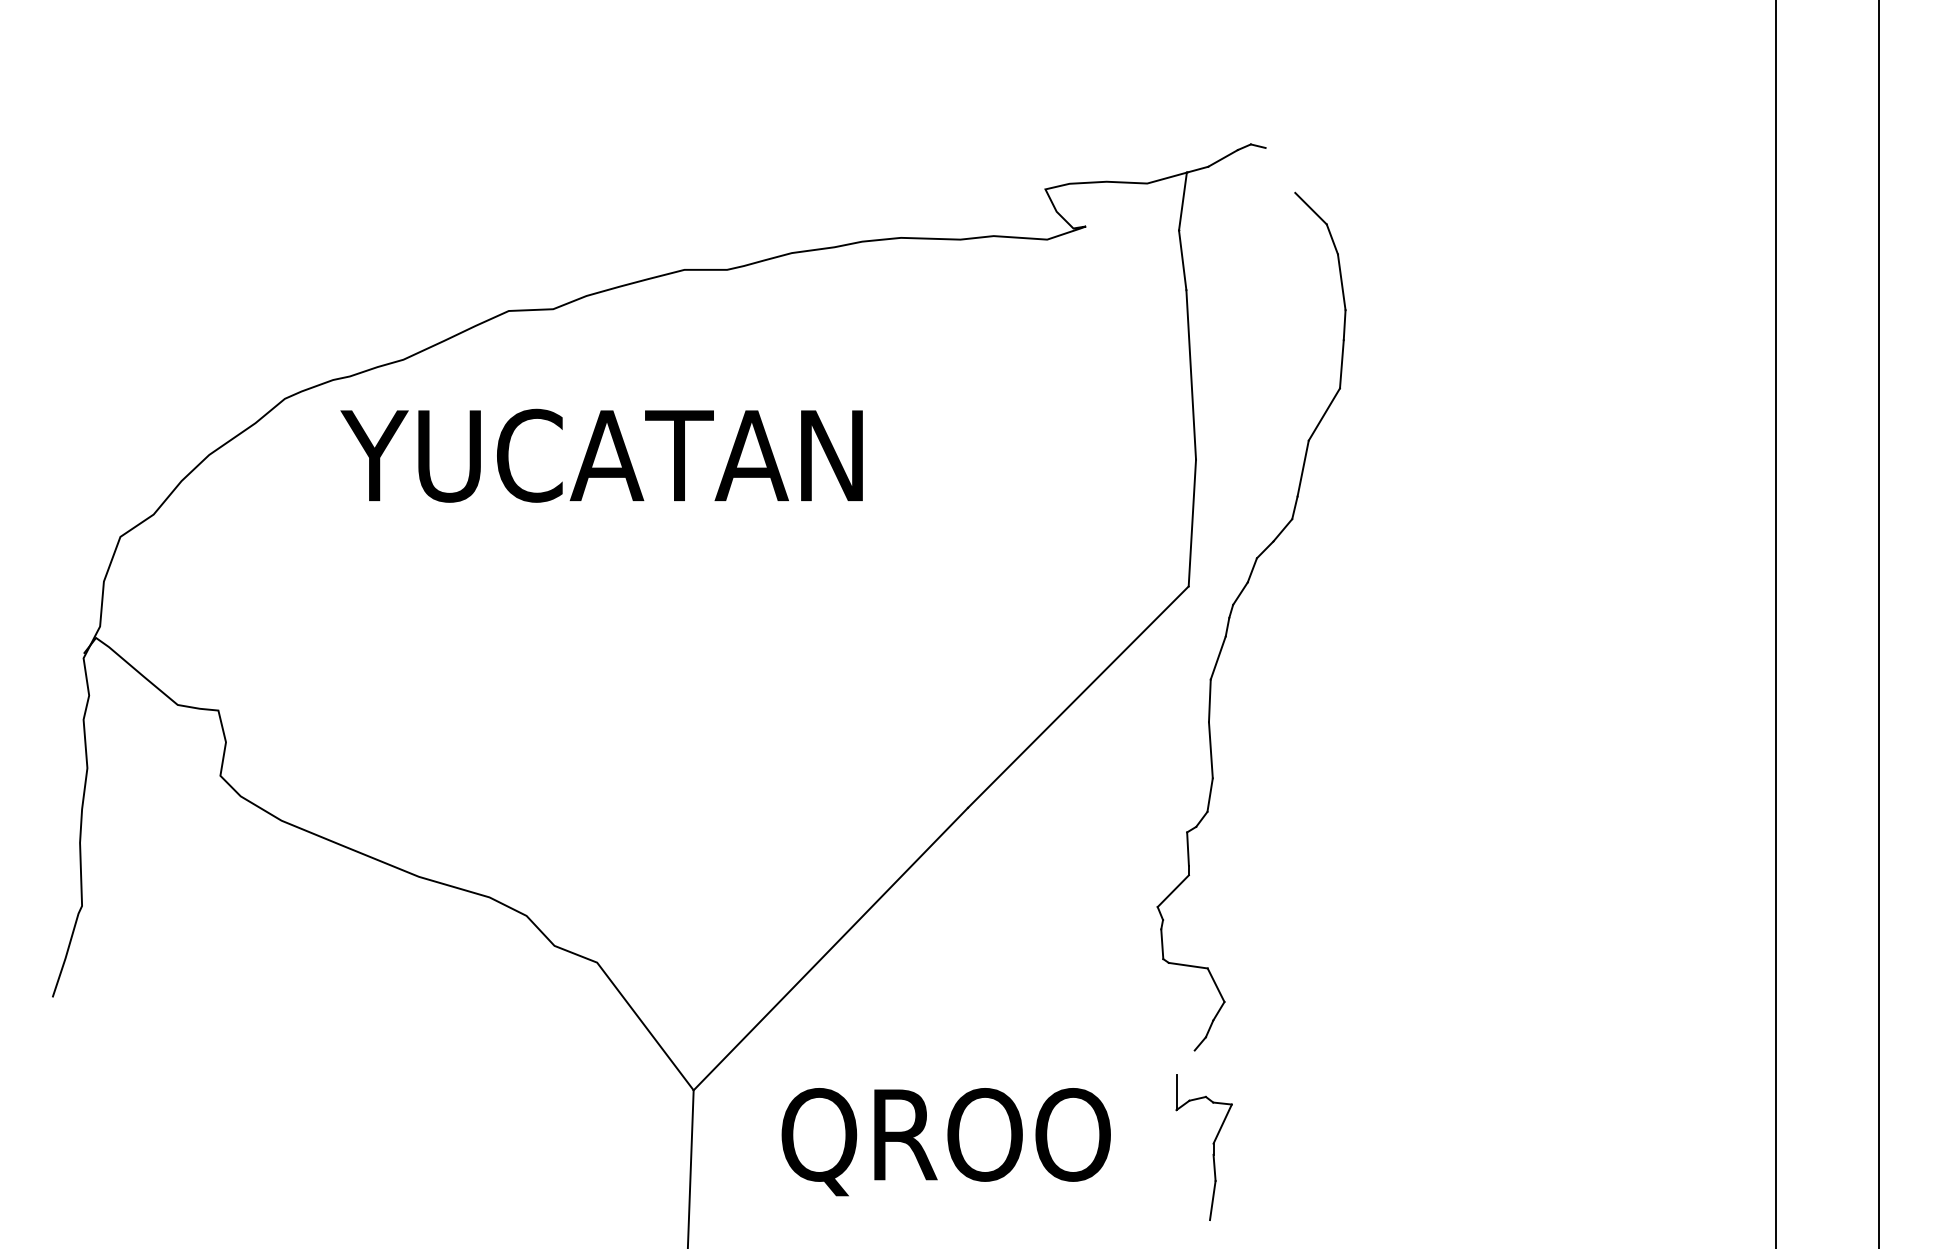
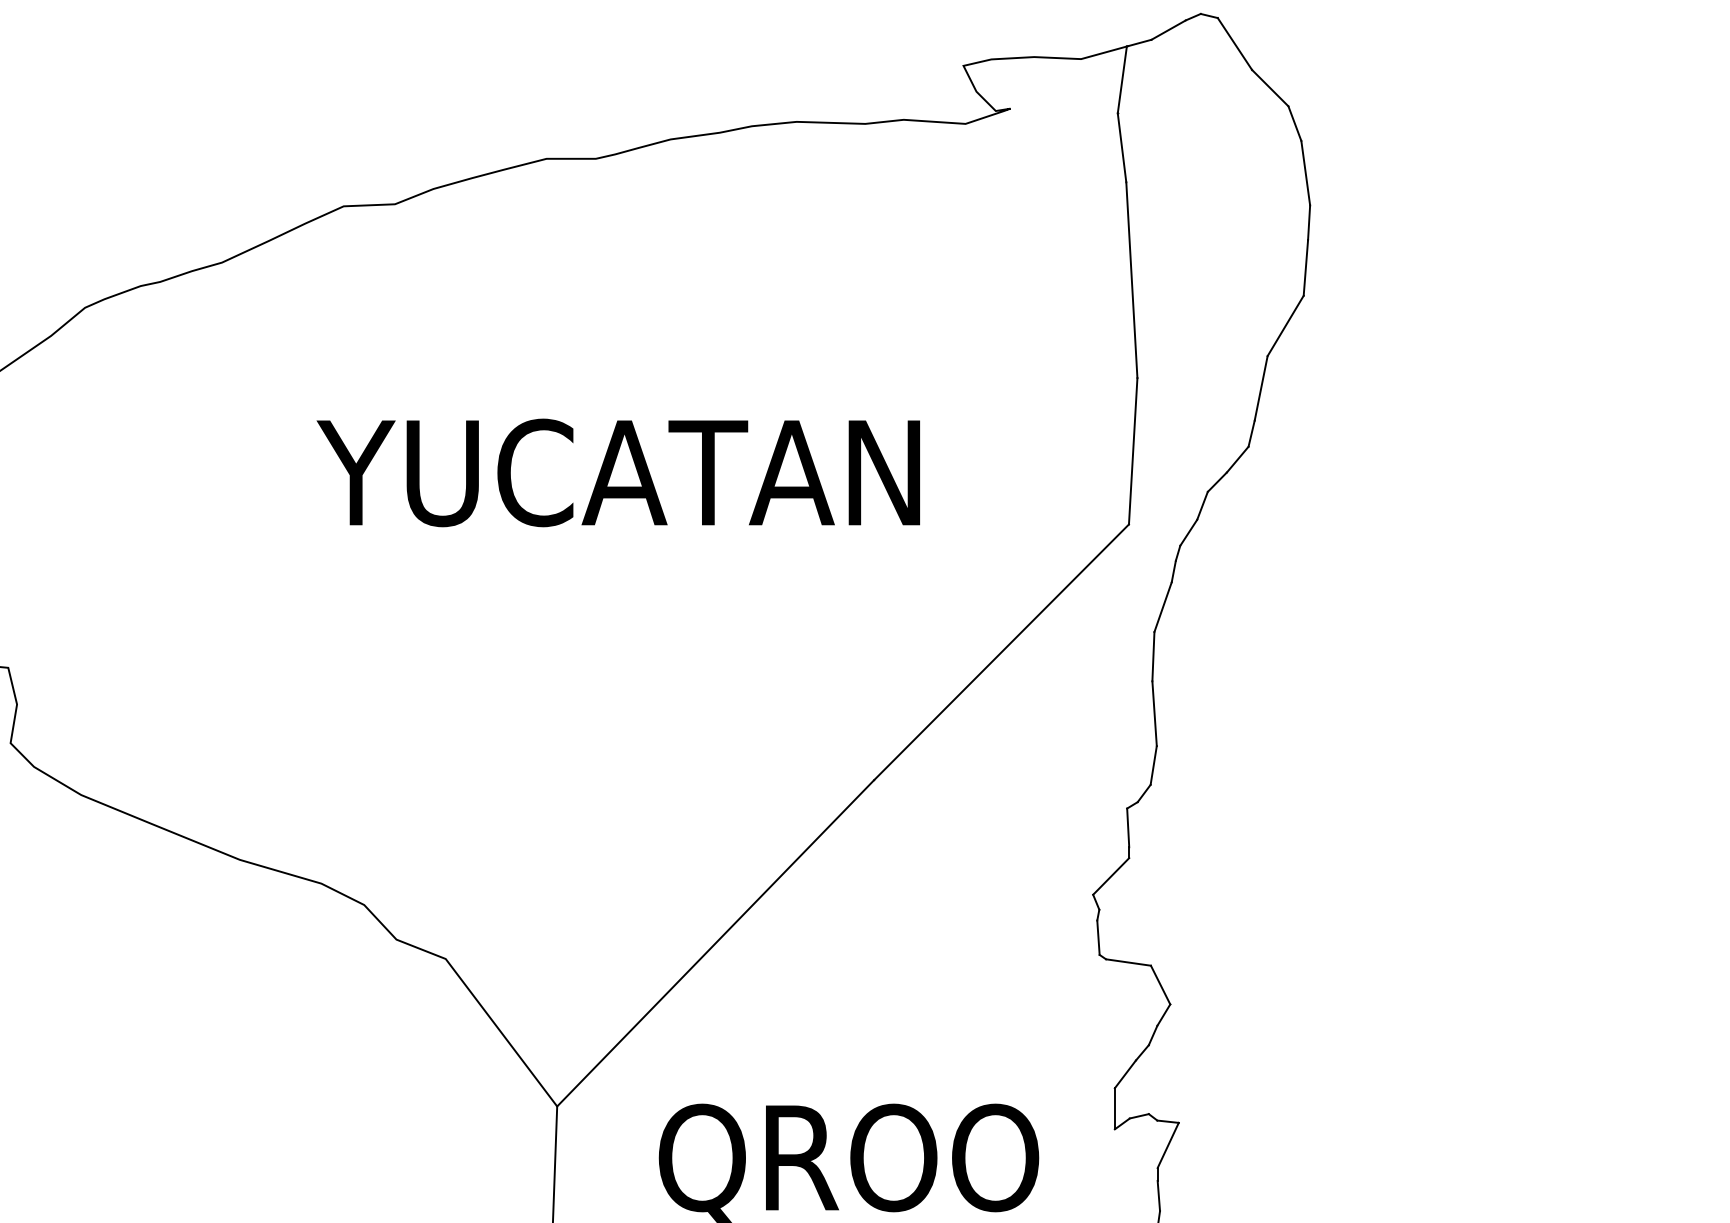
line: (1280, 169) -> (1234, 42), added
text: (601, 455) -> (618, 472), moved
line: (1185, 1062) -> (1125, 1074), added

